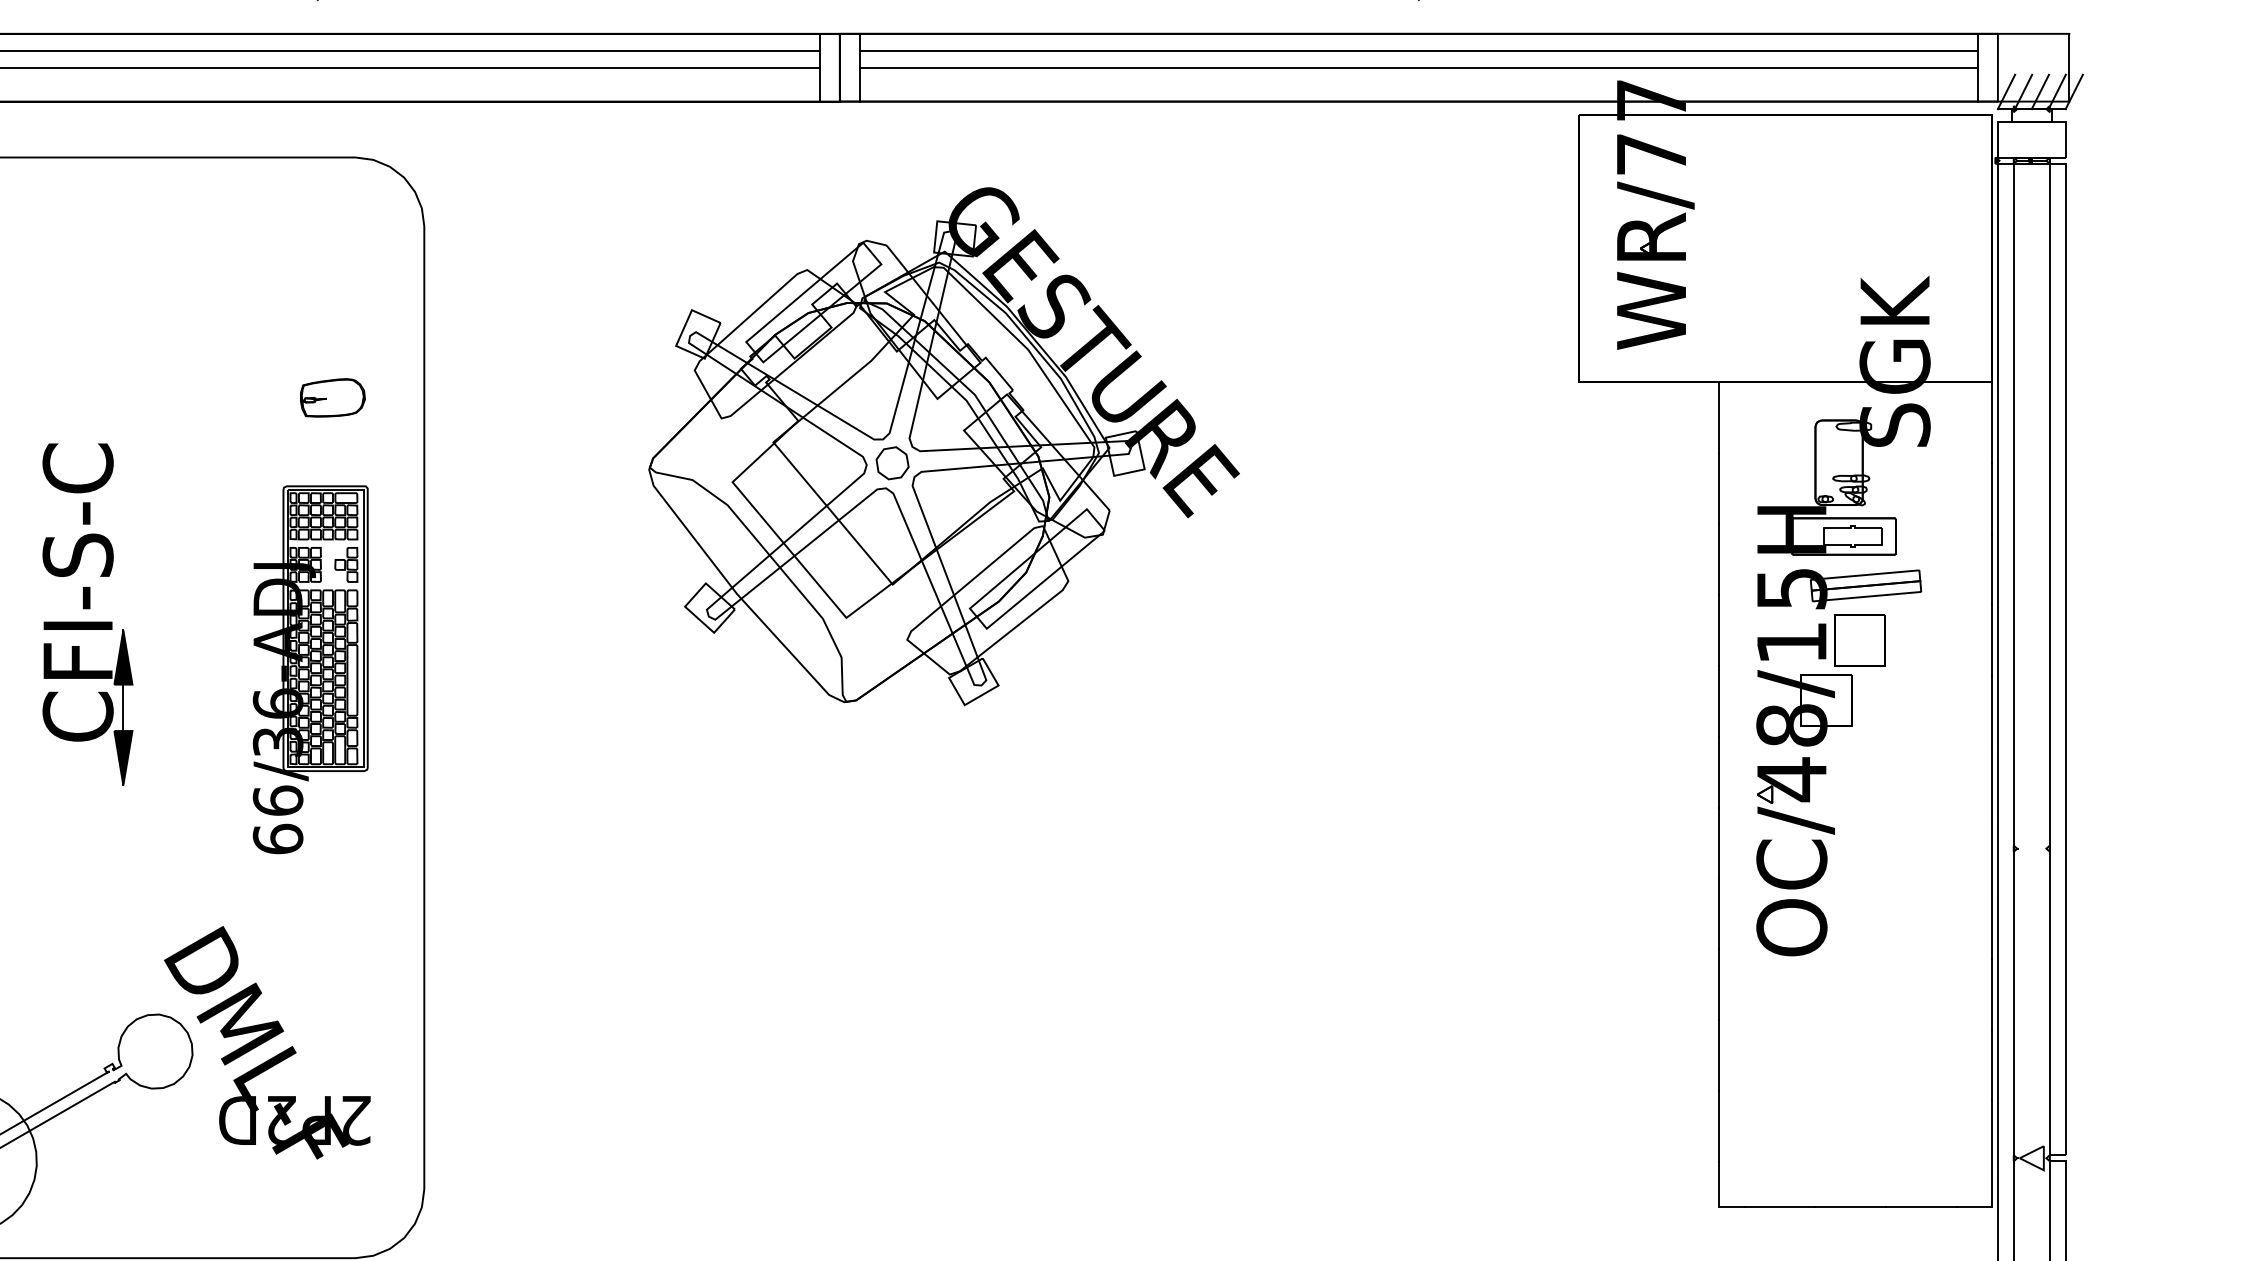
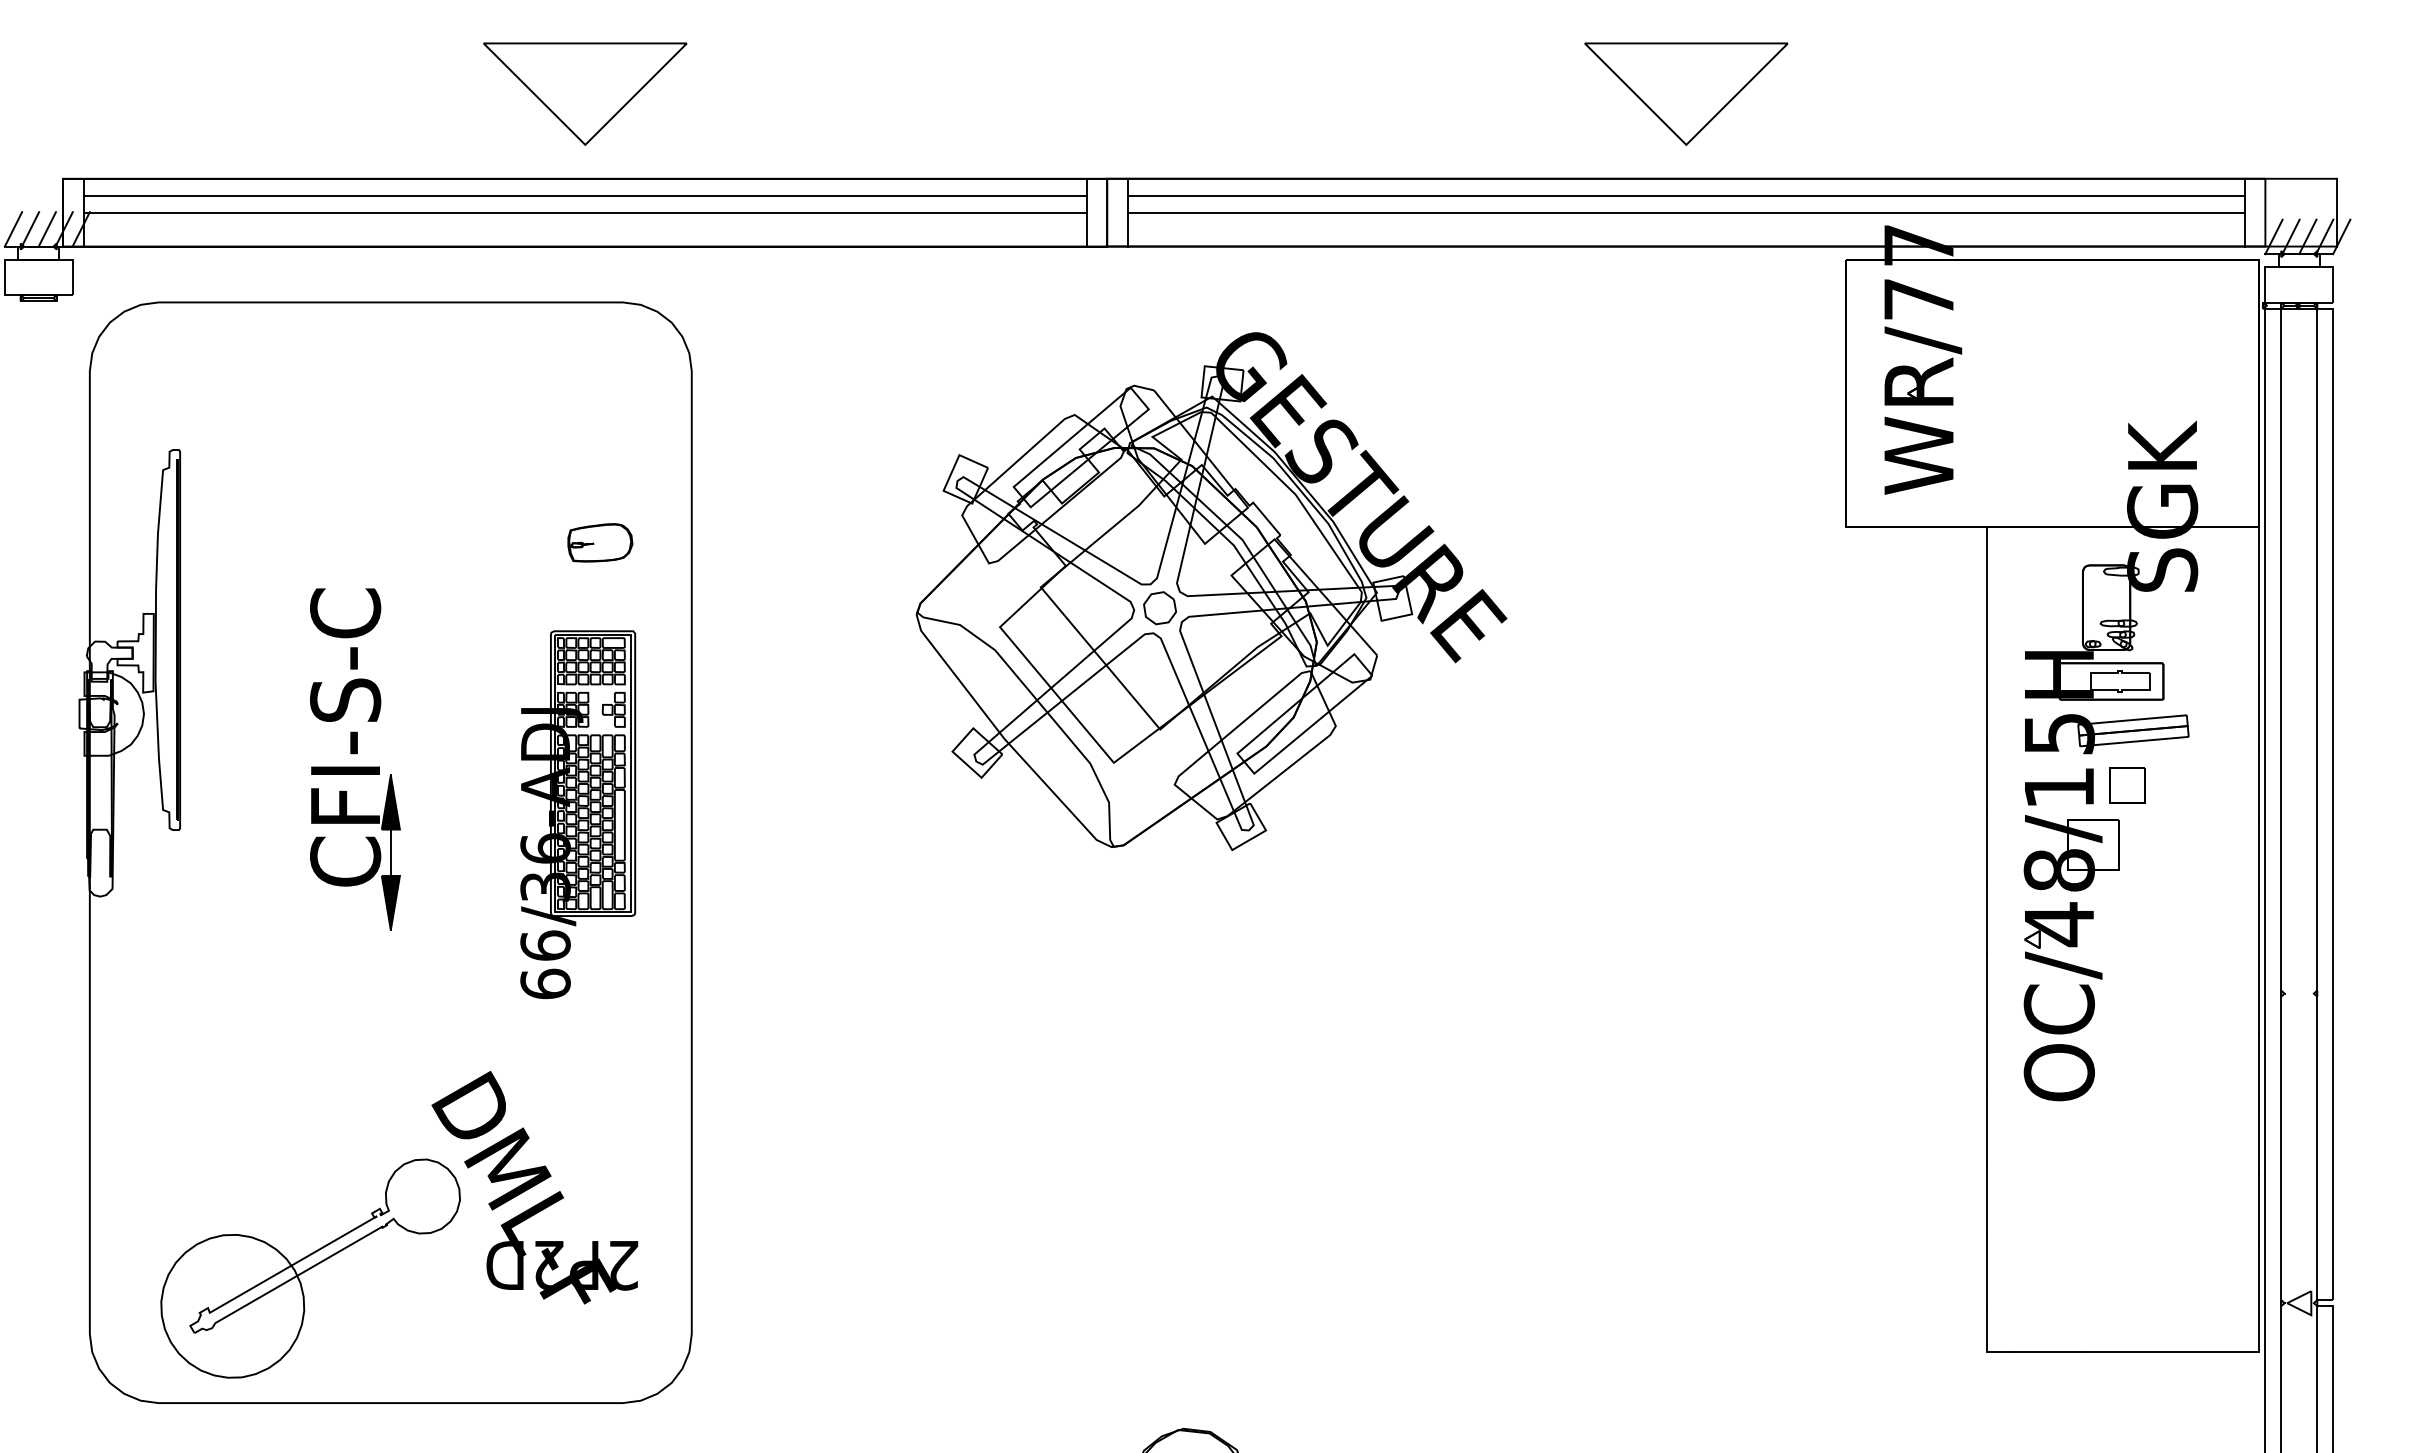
part: (1860, 640) -> (2127, 785), size x0.7

